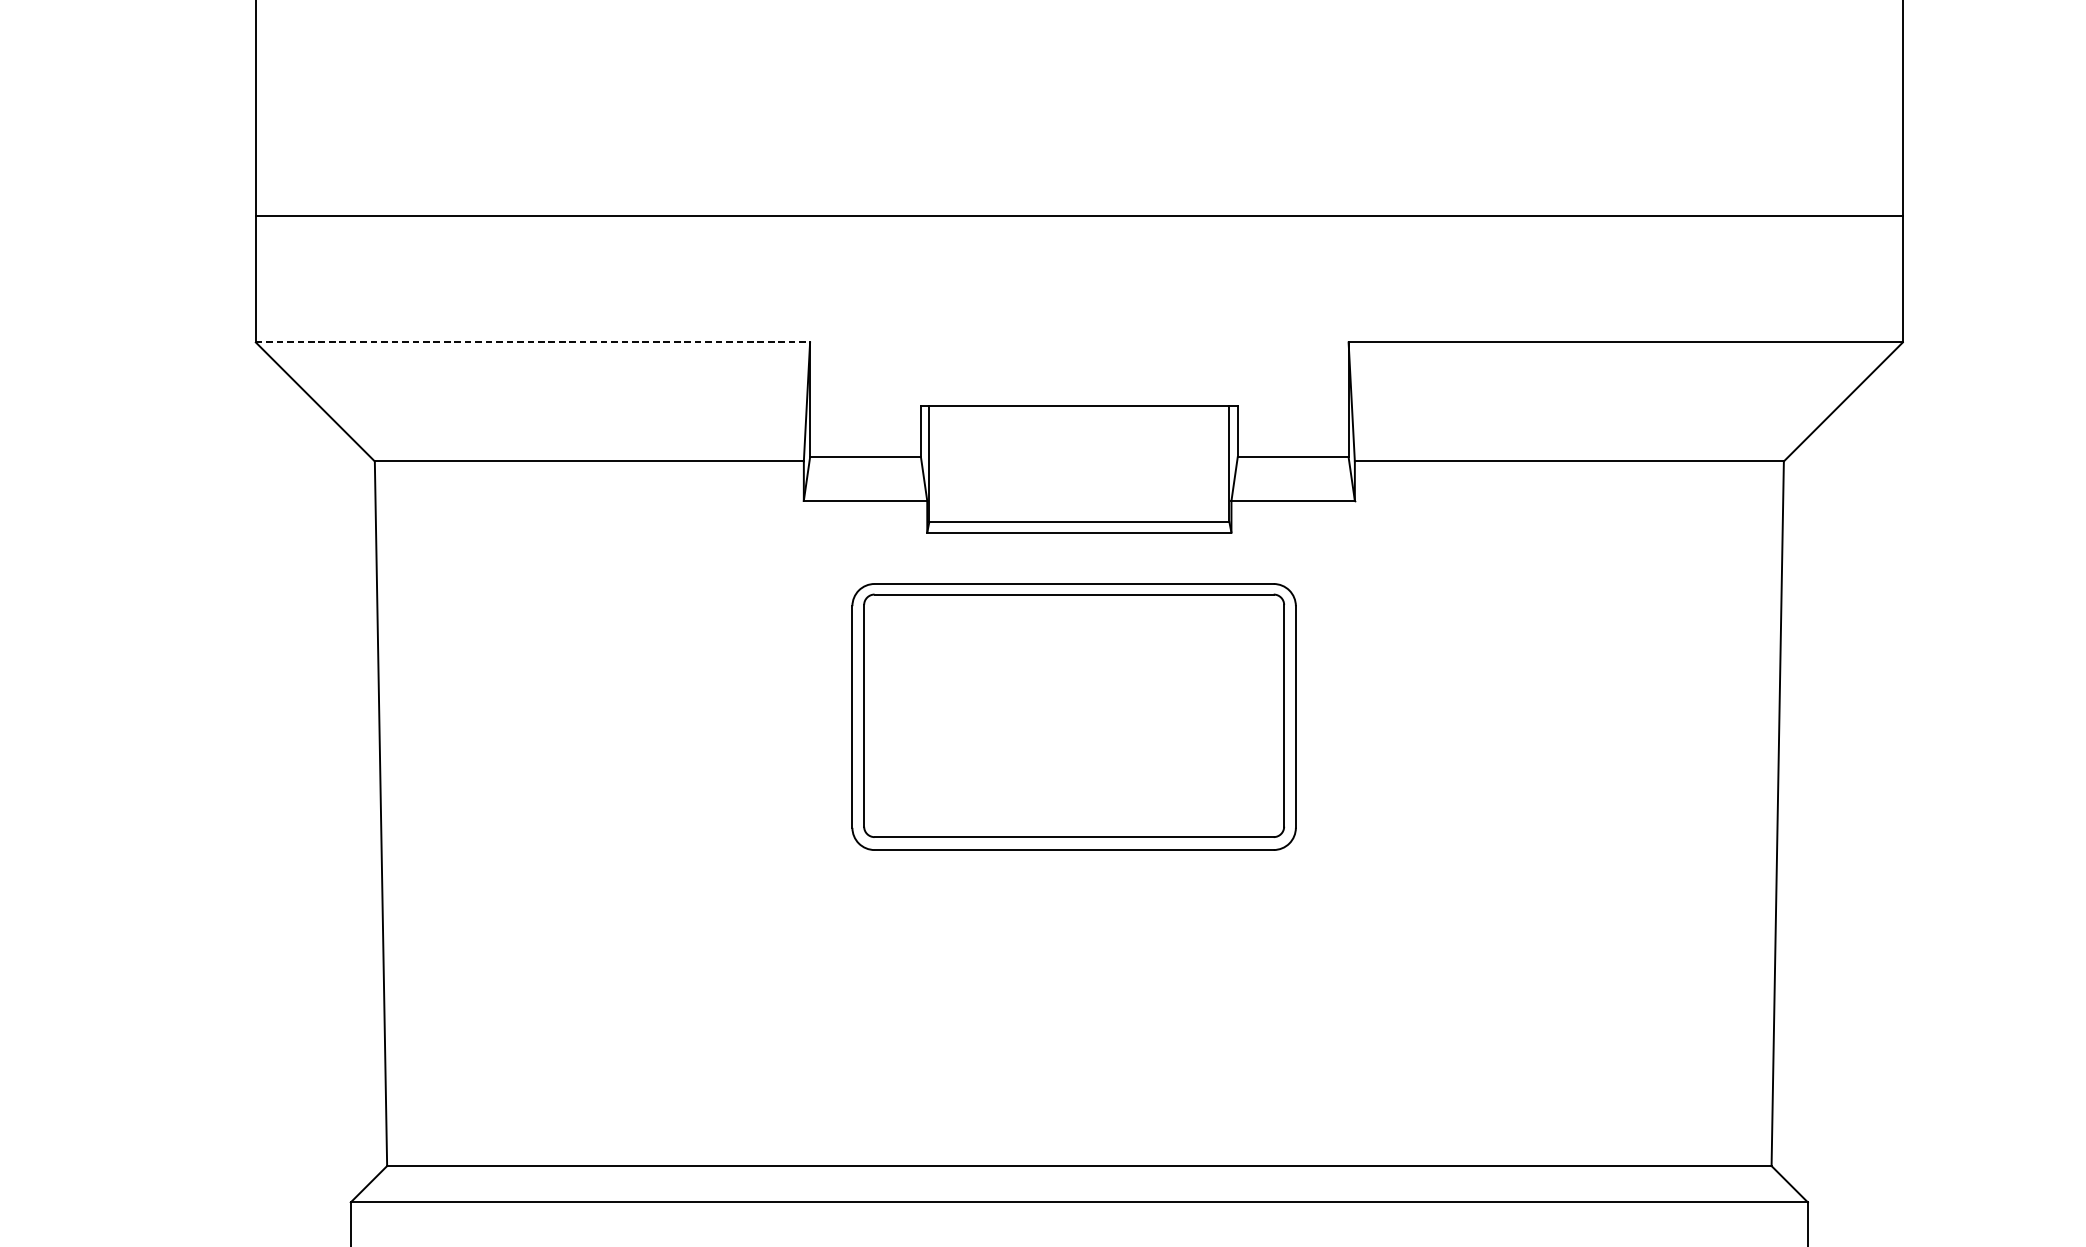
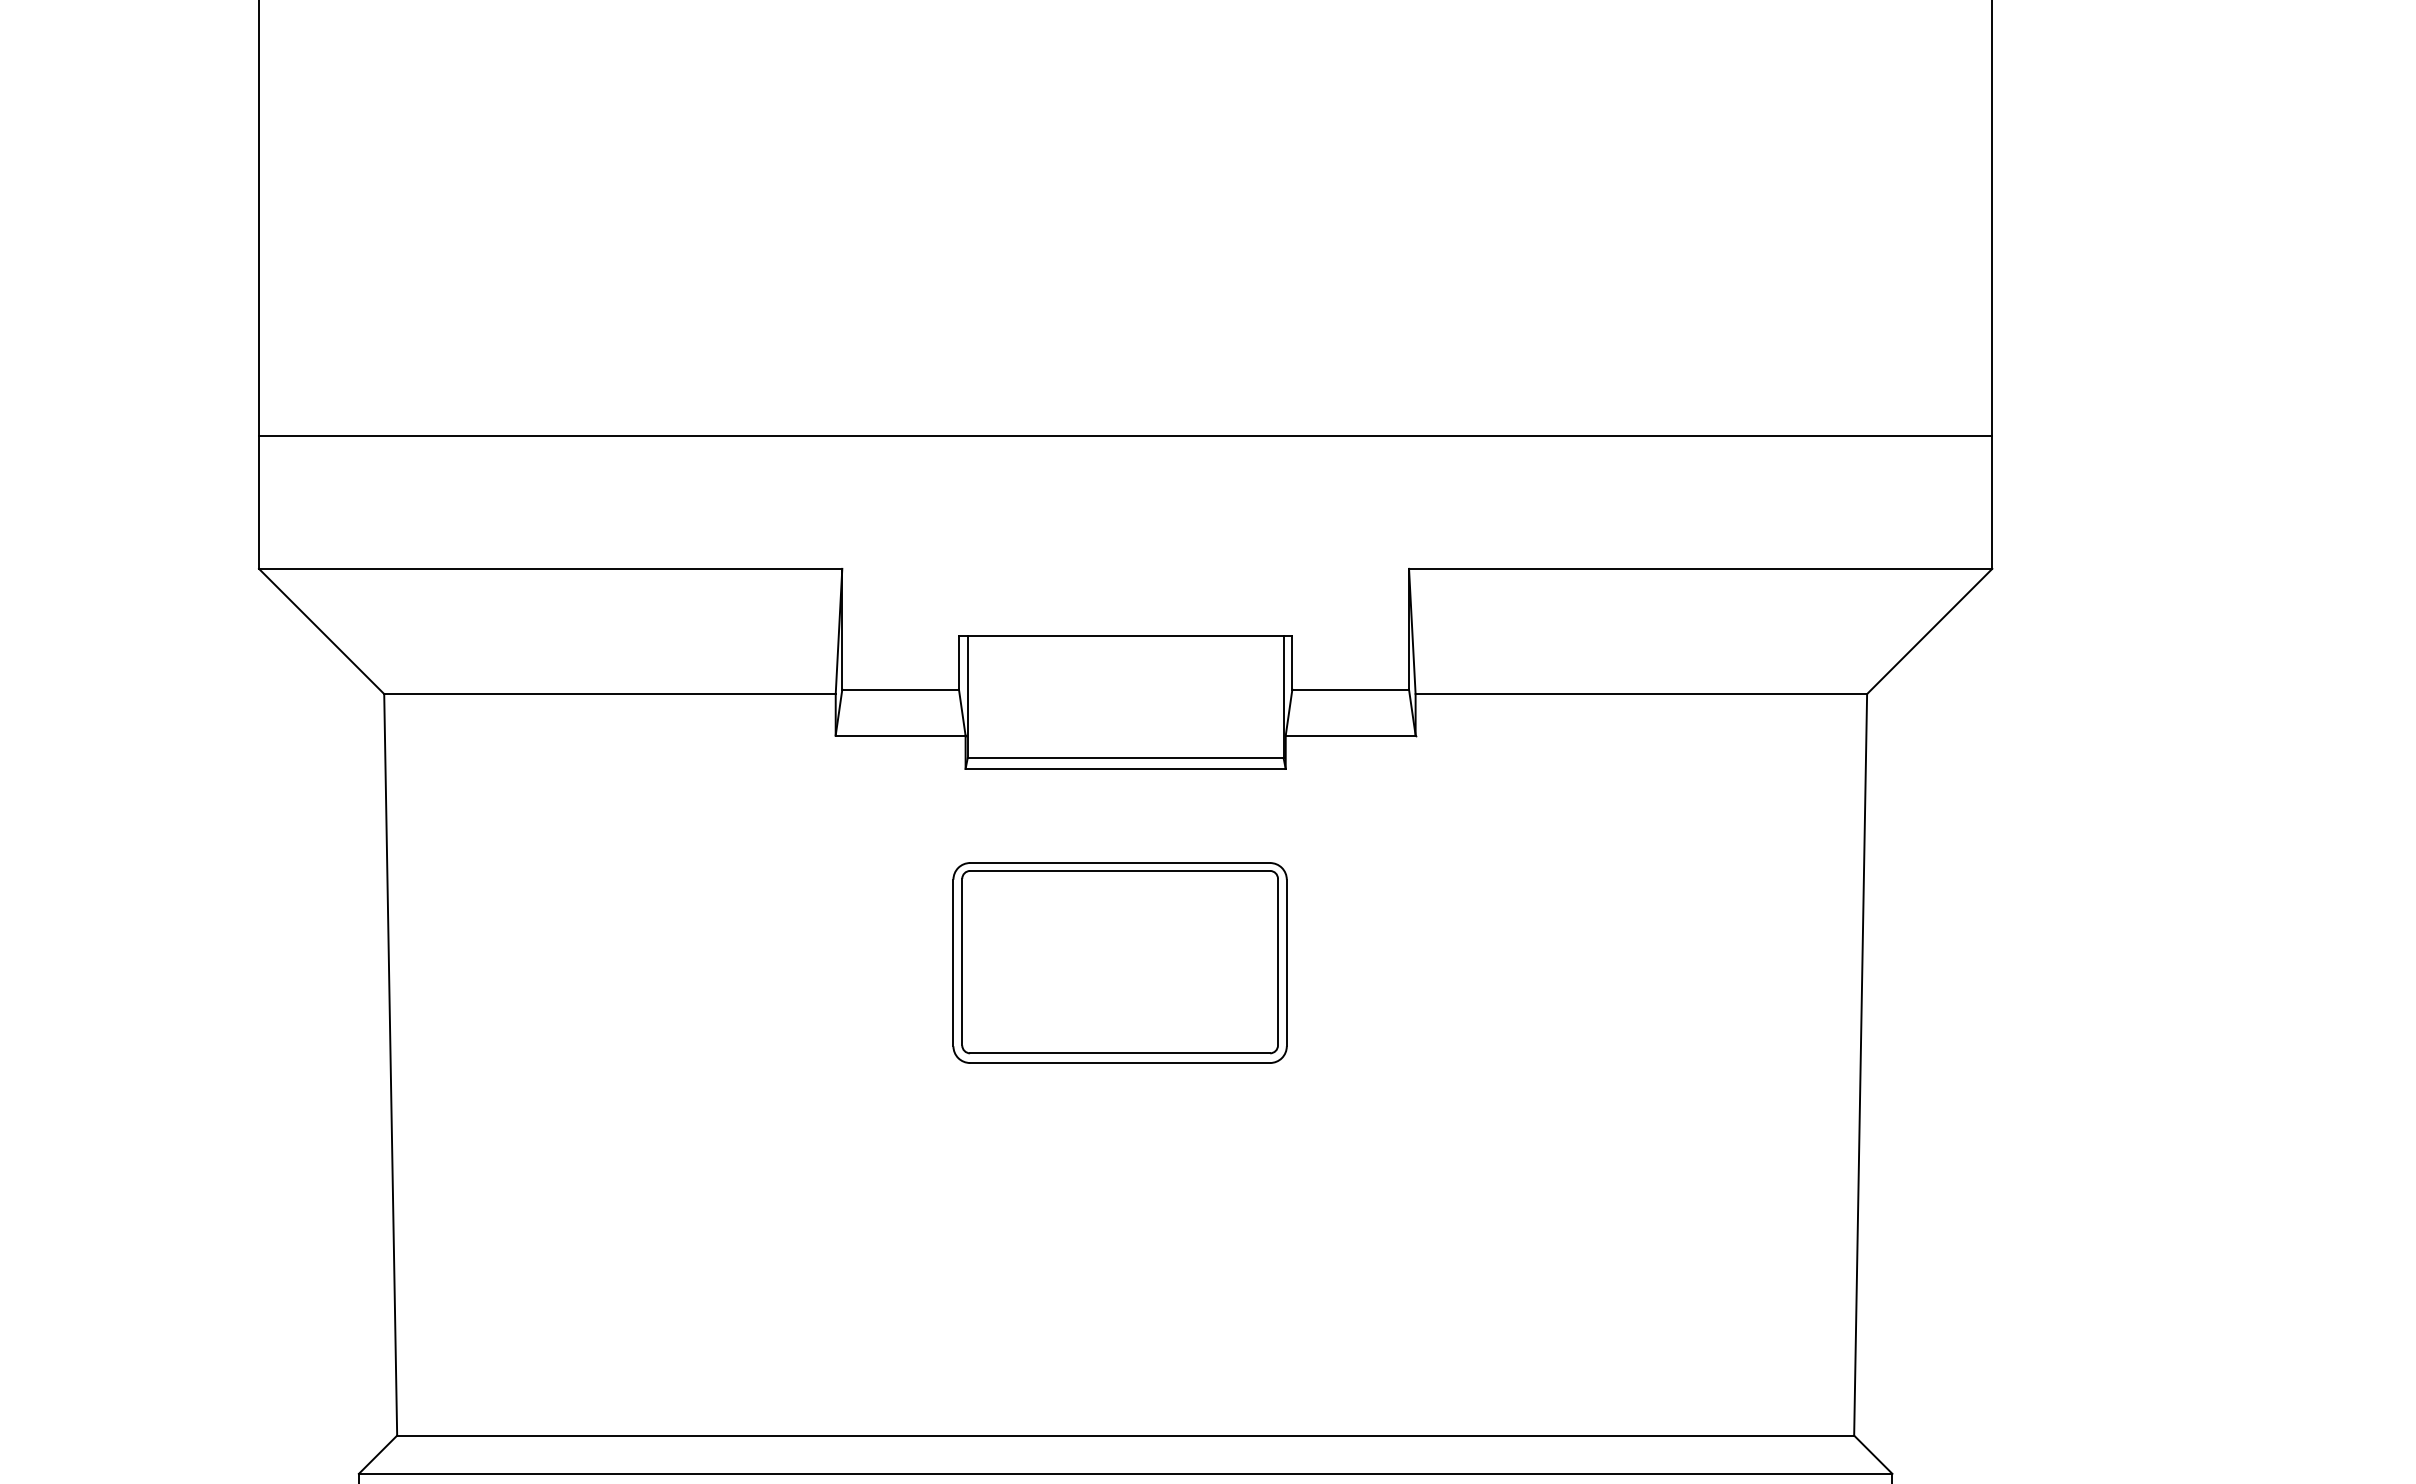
line: (532, 342) -> (550, 568), dashed -> solid
part: (1073, 716) -> (1119, 962), size x0.71

